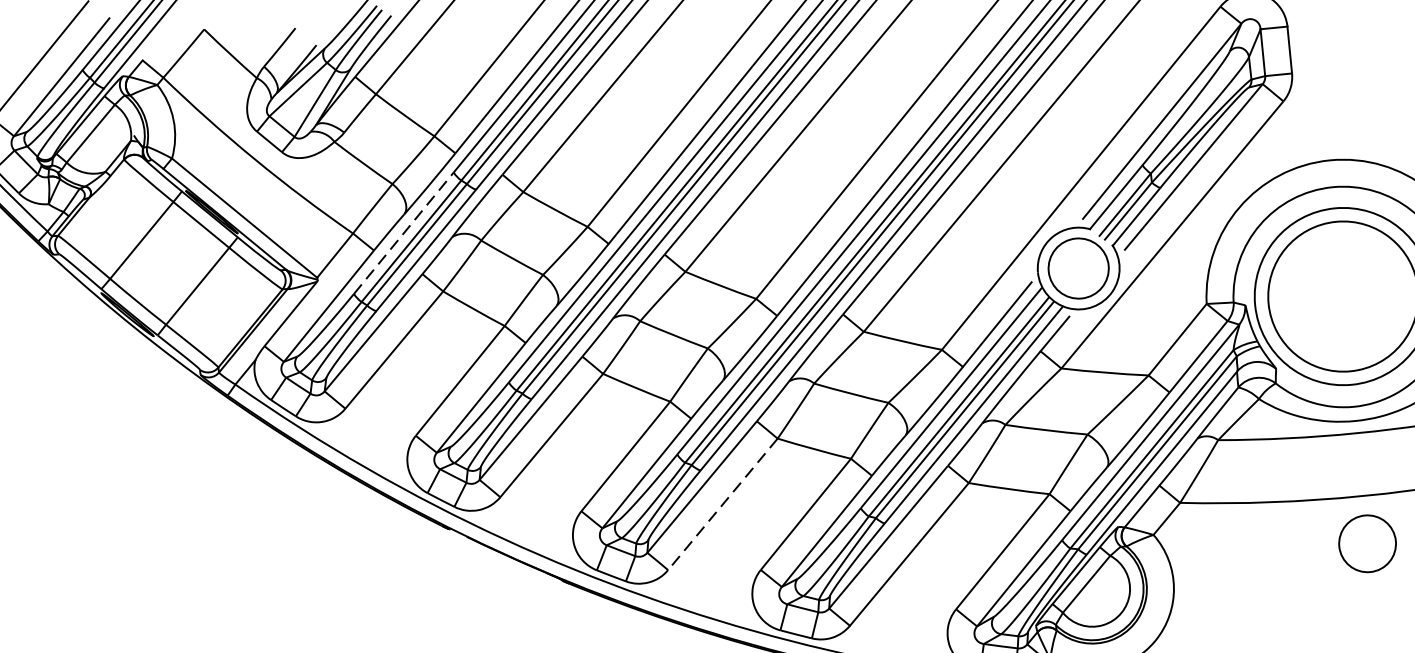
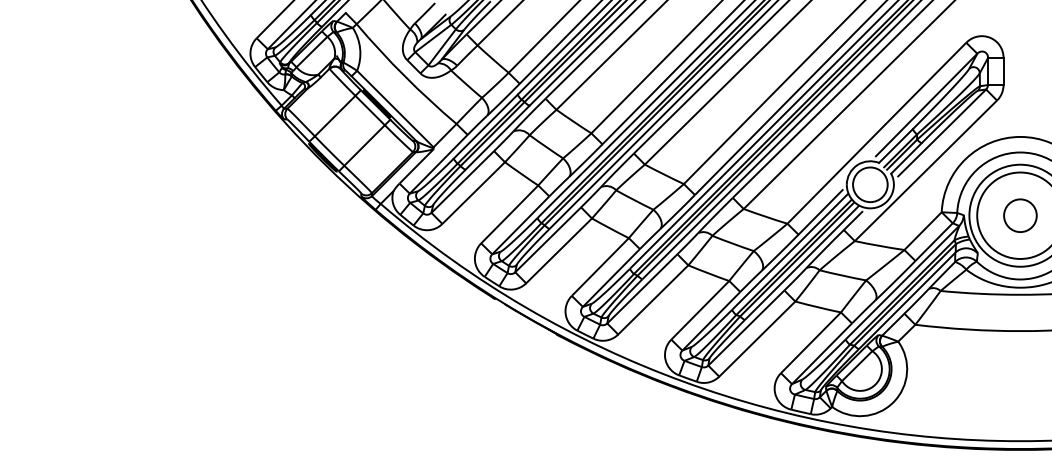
line: (405, 232) -> (486, 126), dashed -> solid
line: (721, 505) -> (652, 300), dashed -> solid
circle: (1367, 543) -> (1020, 215), moved

